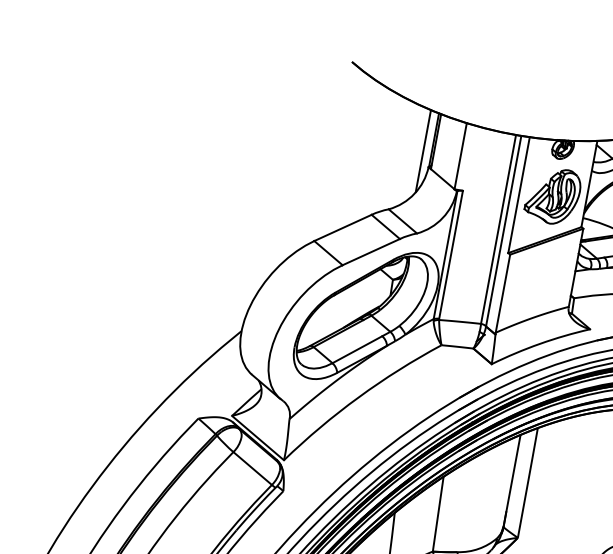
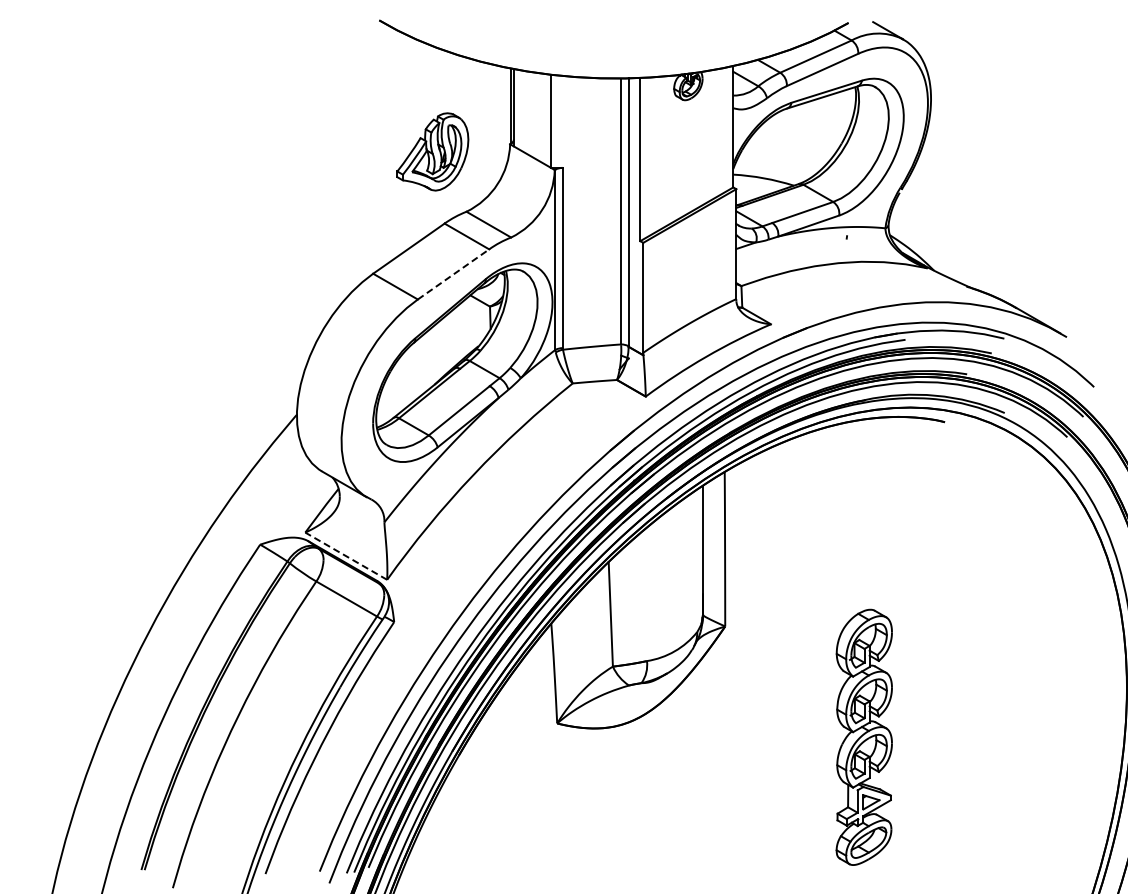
line: (423, 150) -> (498, 123), removed
part: (552, 195) -> (432, 151), moved
line: (371, 252) -> (453, 274), solid -> dashed
line: (257, 437) -> (345, 555), solid -> dashed

